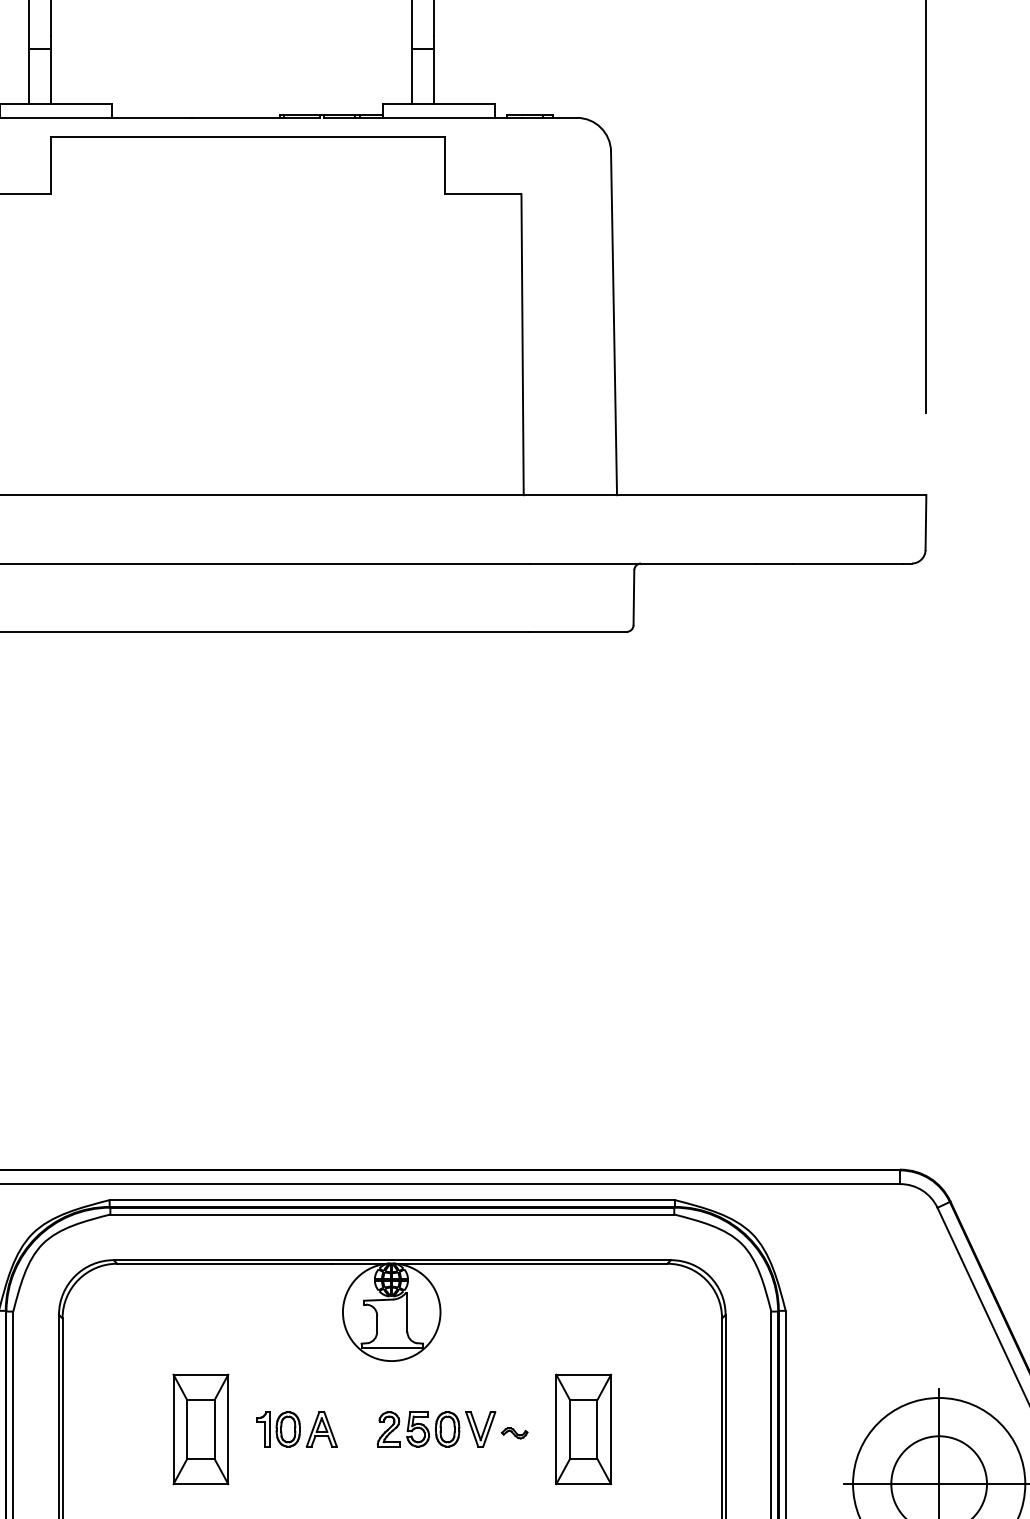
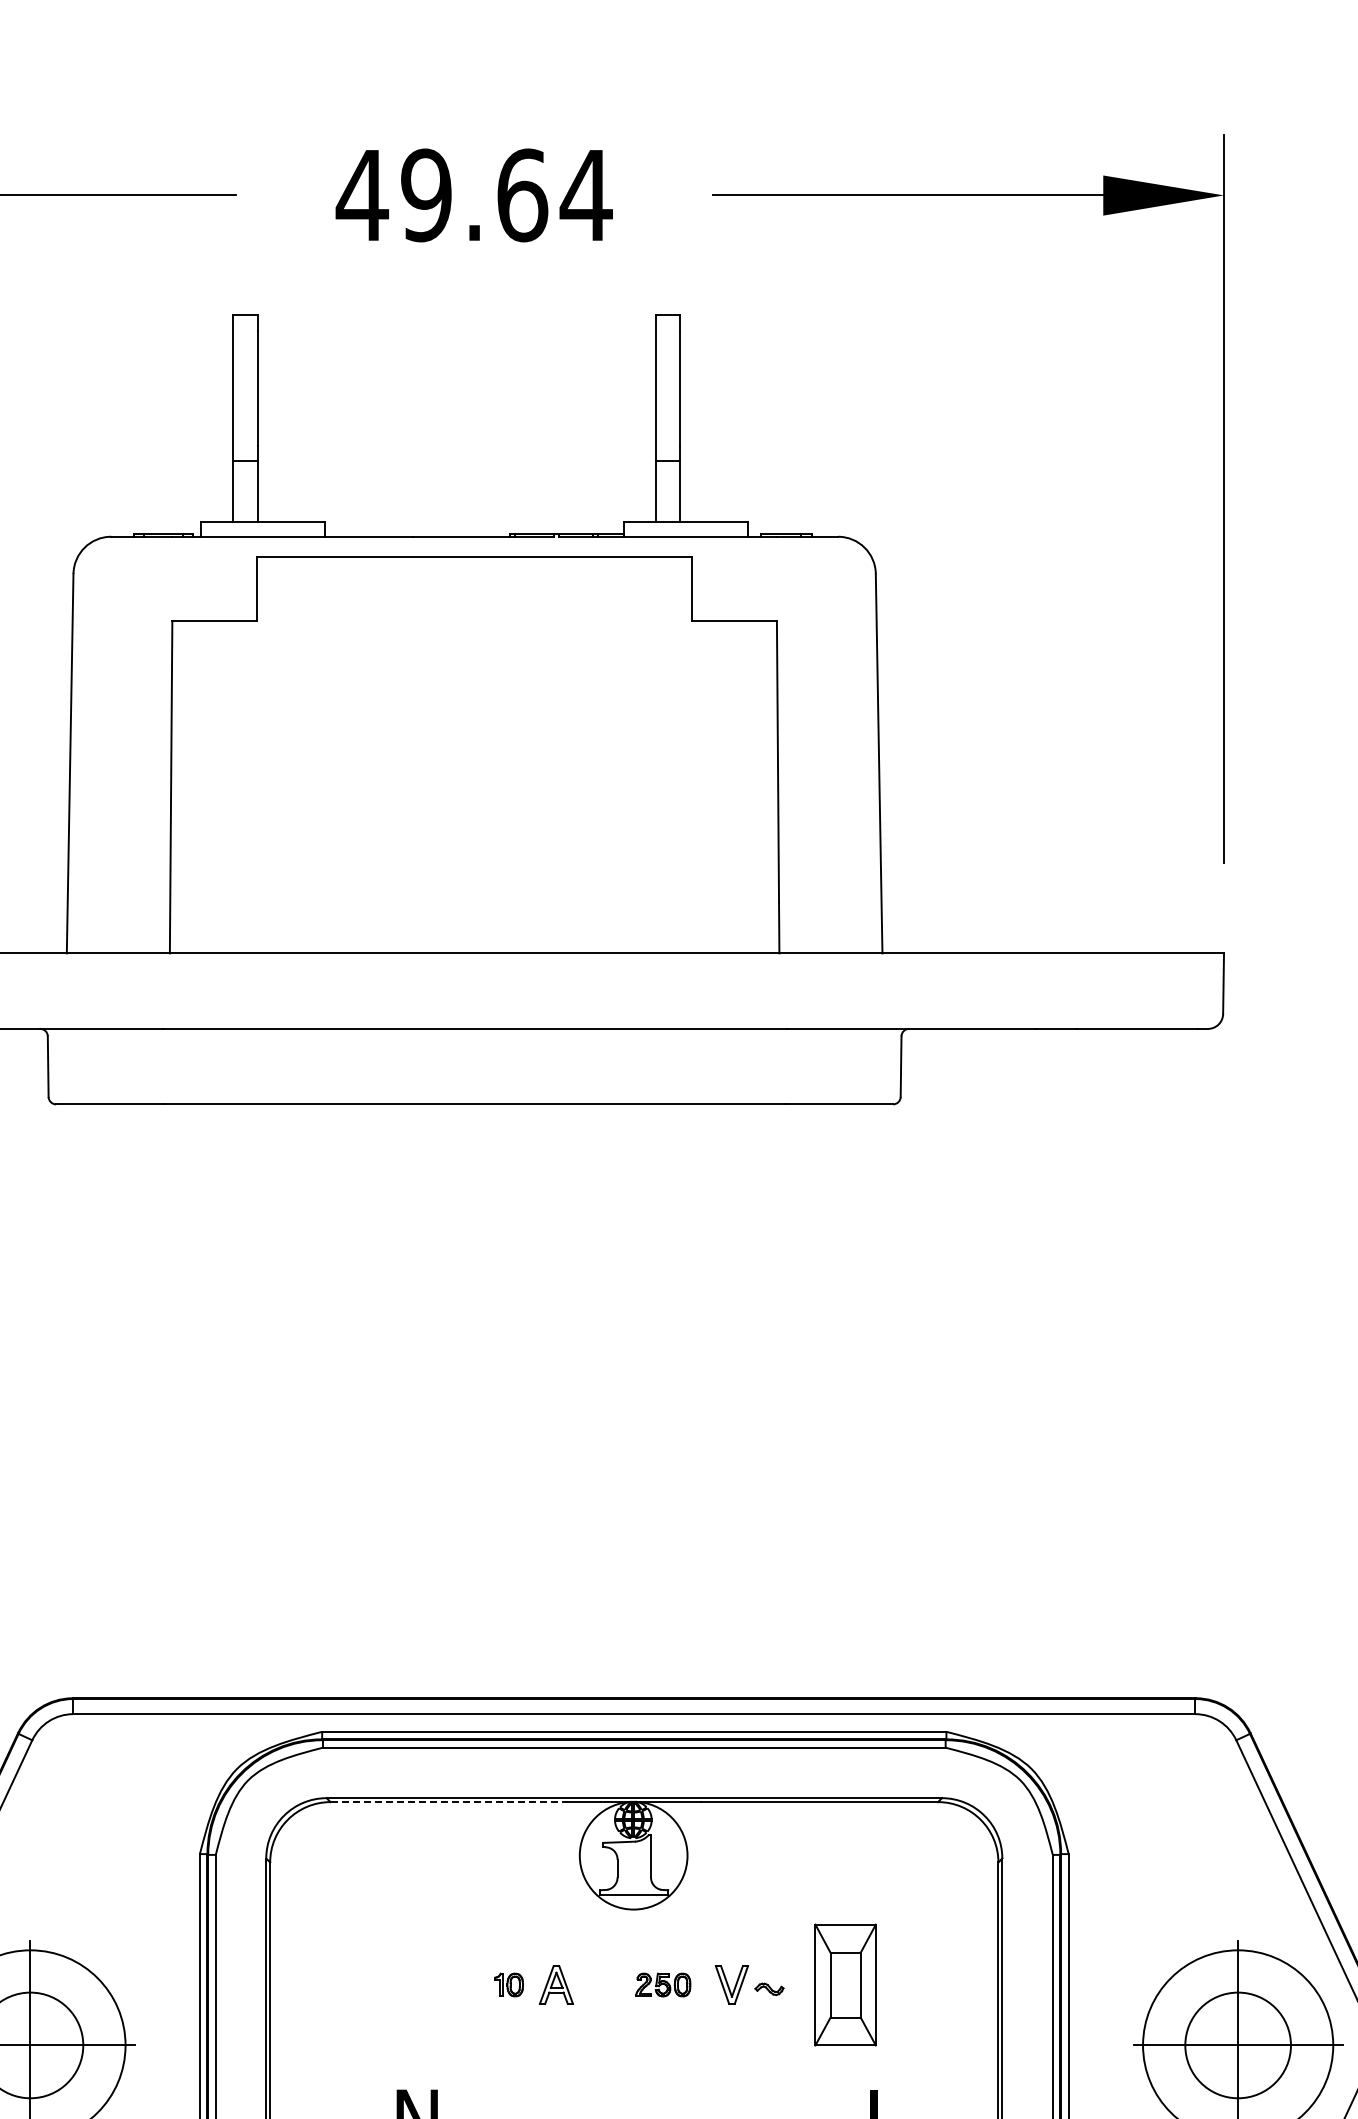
line: (224, 1264) -> (449, 1802), solid -> dashed
part: (200, 1428) -> (422, 1984), removed
part: (278, 1428) -> (508, 1984), size x0.6
part: (418, 1428) -> (663, 1984), size x0.6

